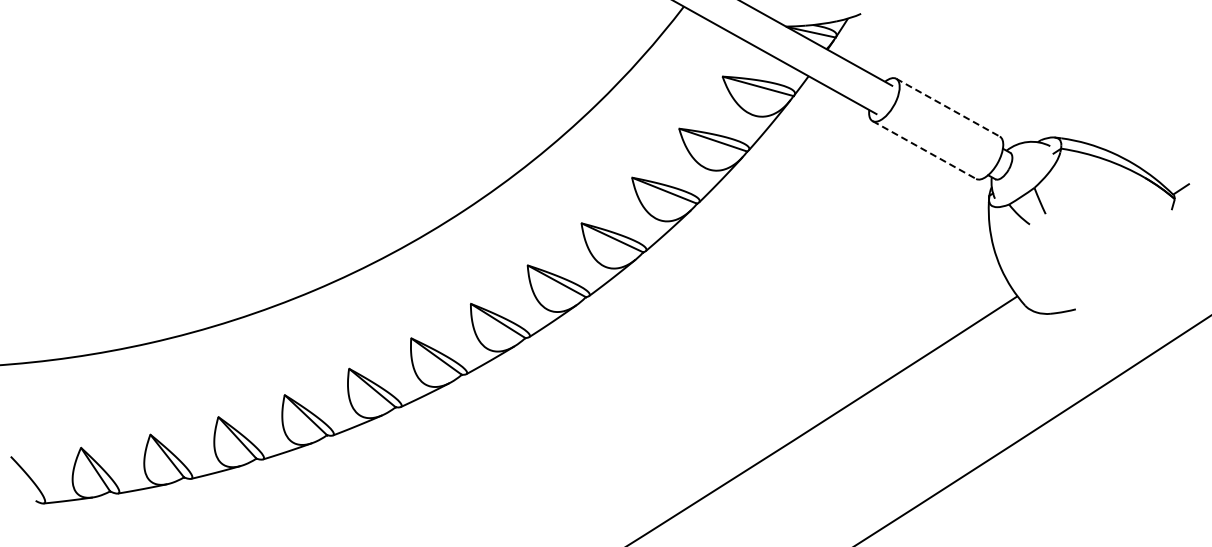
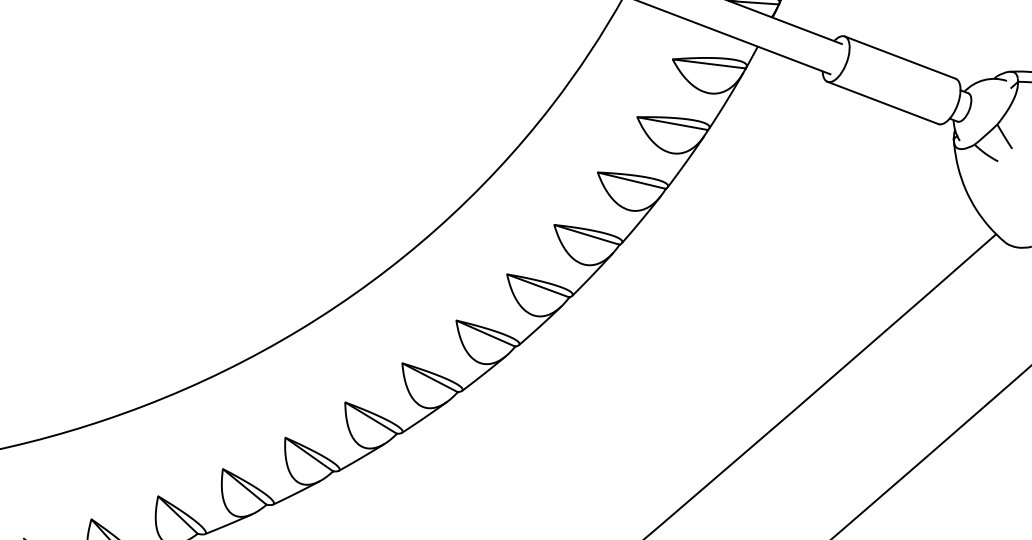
line: (948, 107) -> (900, 57), dashed -> solid
line: (924, 150) -> (883, 103), dashed -> solid

